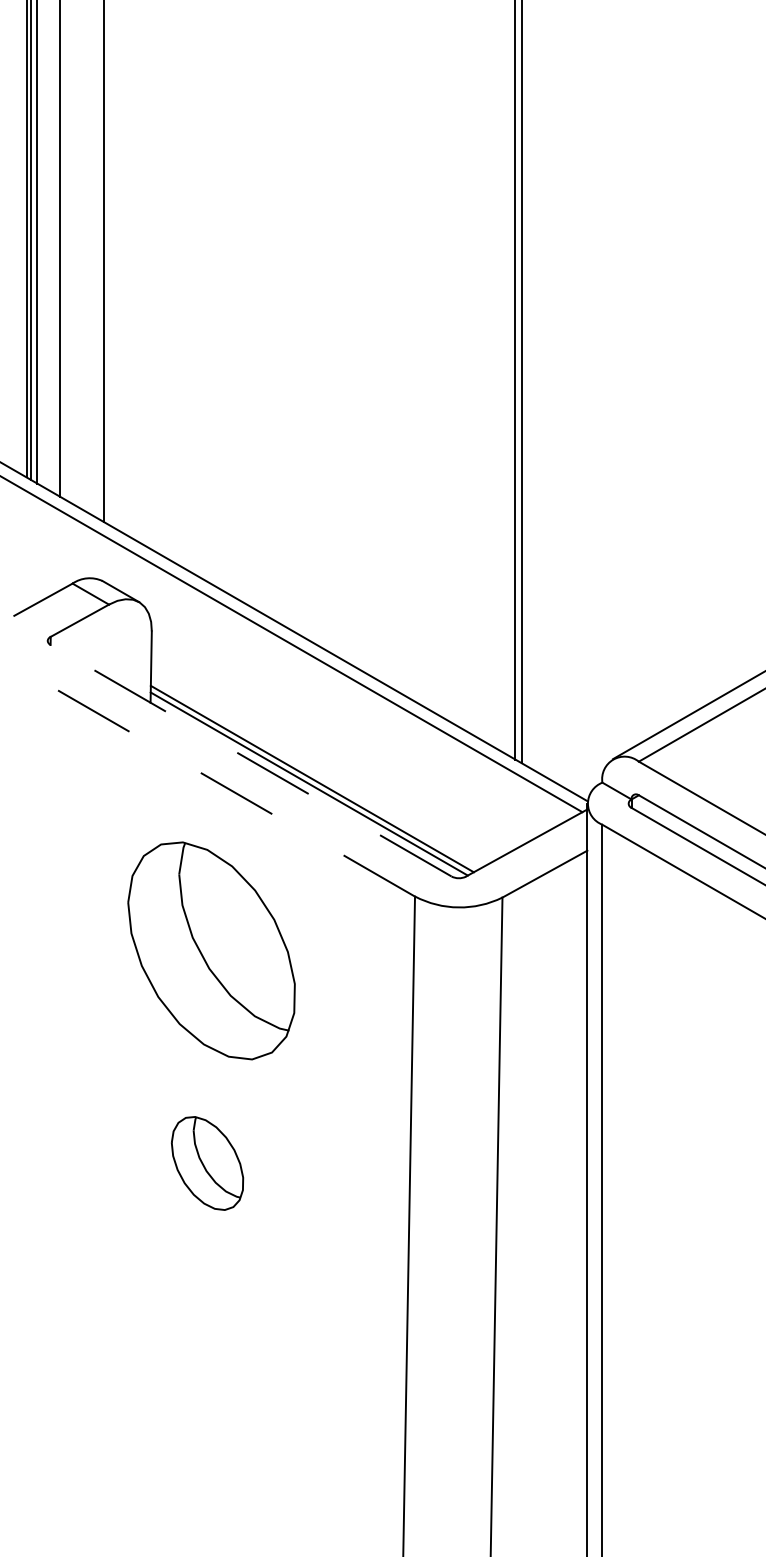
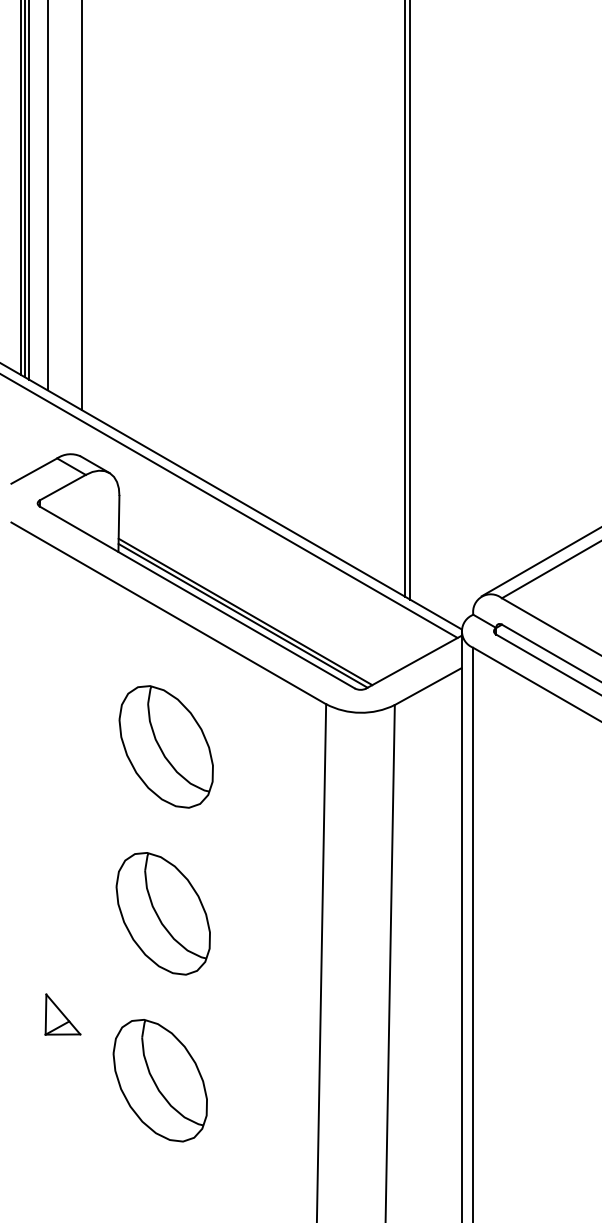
line: (251, 760) -> (197, 597), dashed -> solid
line: (214, 781) -> (168, 613), dashed -> solid
part: (210, 950) -> (165, 746), size x0.71
part: (206, 1163) -> (162, 913), size x1.67
part: (79, 1291) -> (62, 1014), added
part: (202, 1375) -> (159, 1080), added

